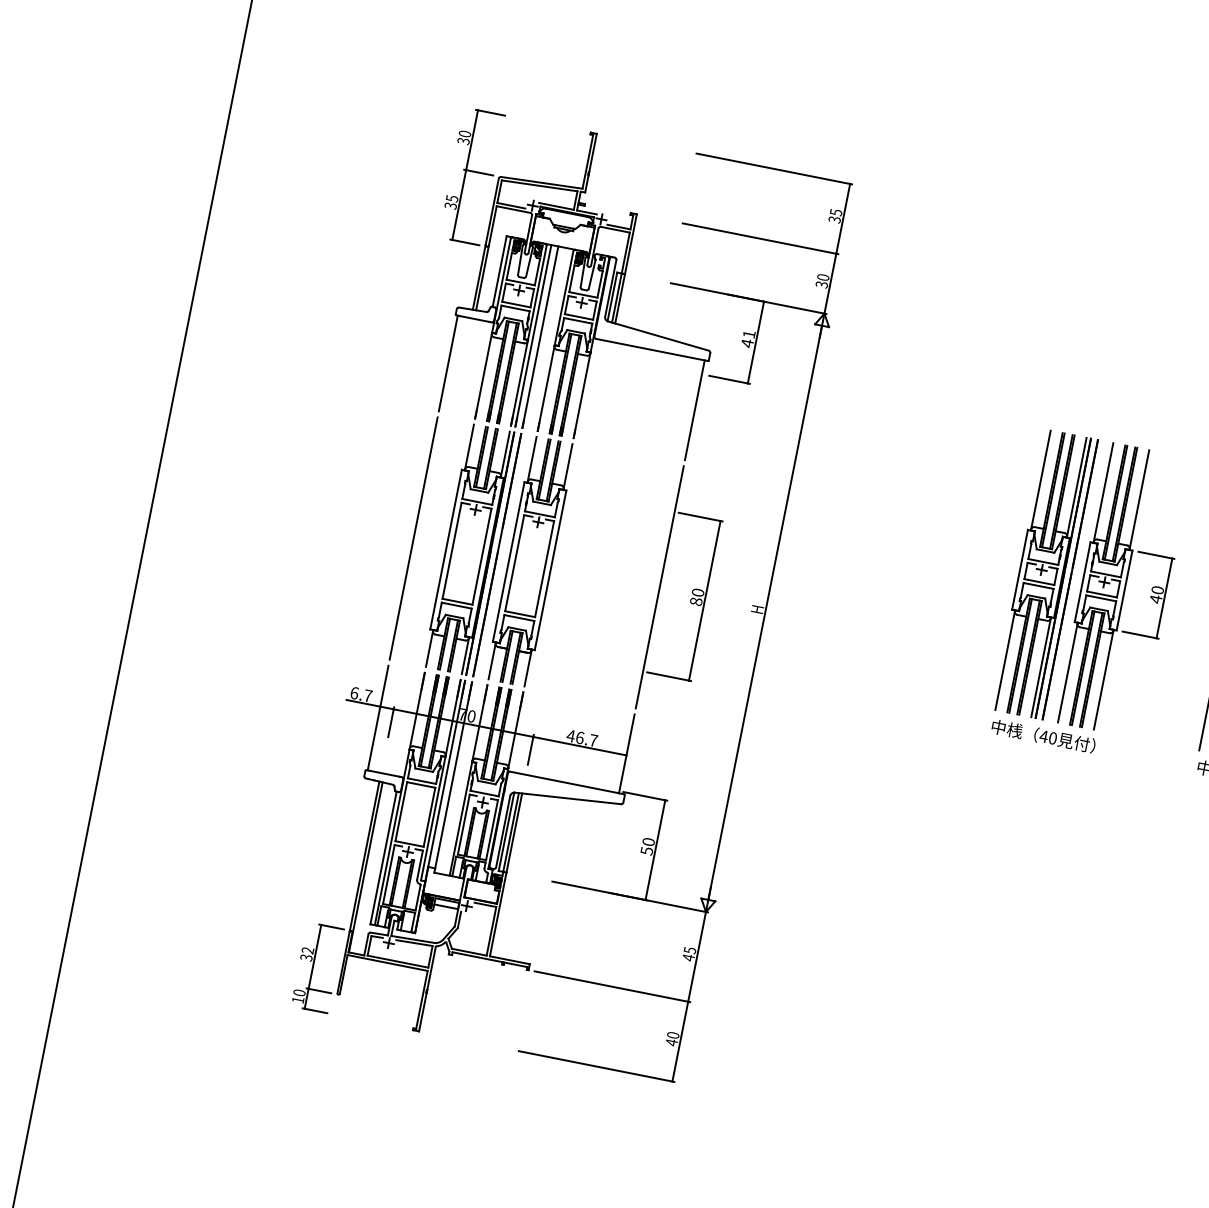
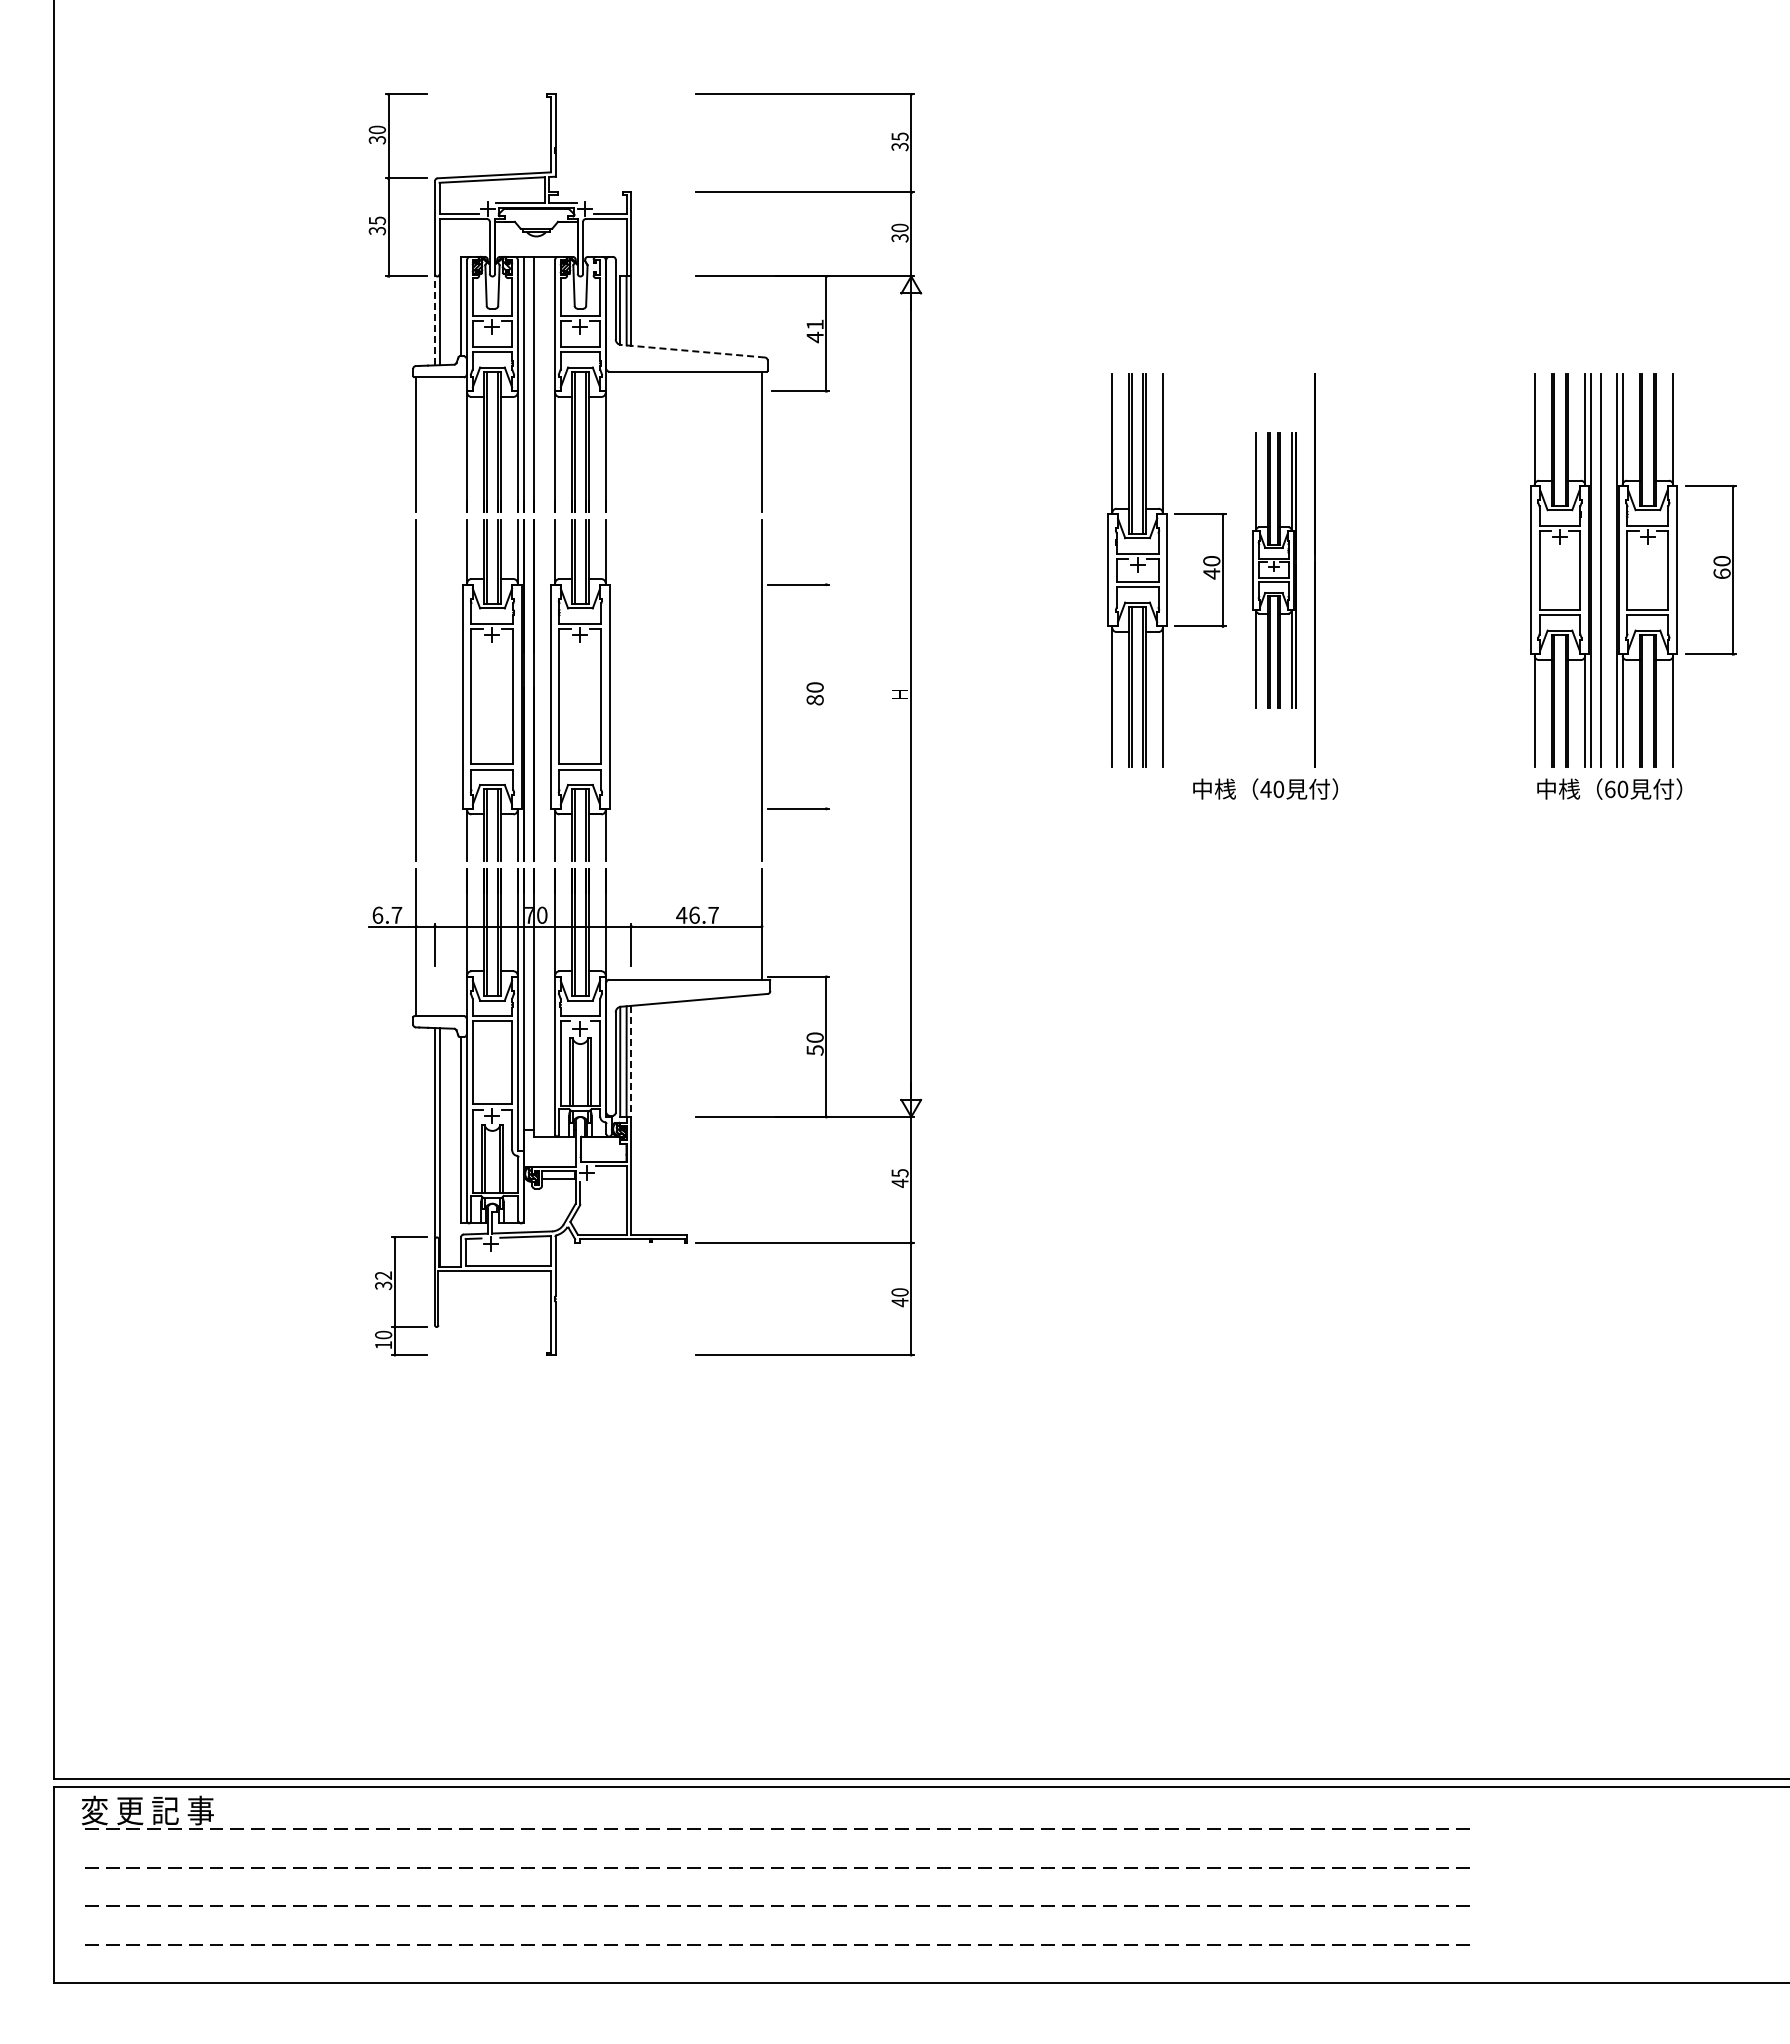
line: (479, 277) -> (435, 319), solid -> dashed
line: (658, 336) -> (692, 351), solid -> dashed
part: (1041, 574) -> (1274, 570), size x0.7
part: (1124, 590) -> (1166, 570), moved
line: (704, 600) -> (826, 696), removed
text: (1043, 735) -> (1265, 788), moved
line: (514, 833) -> (631, 1061), solid -> dashed

